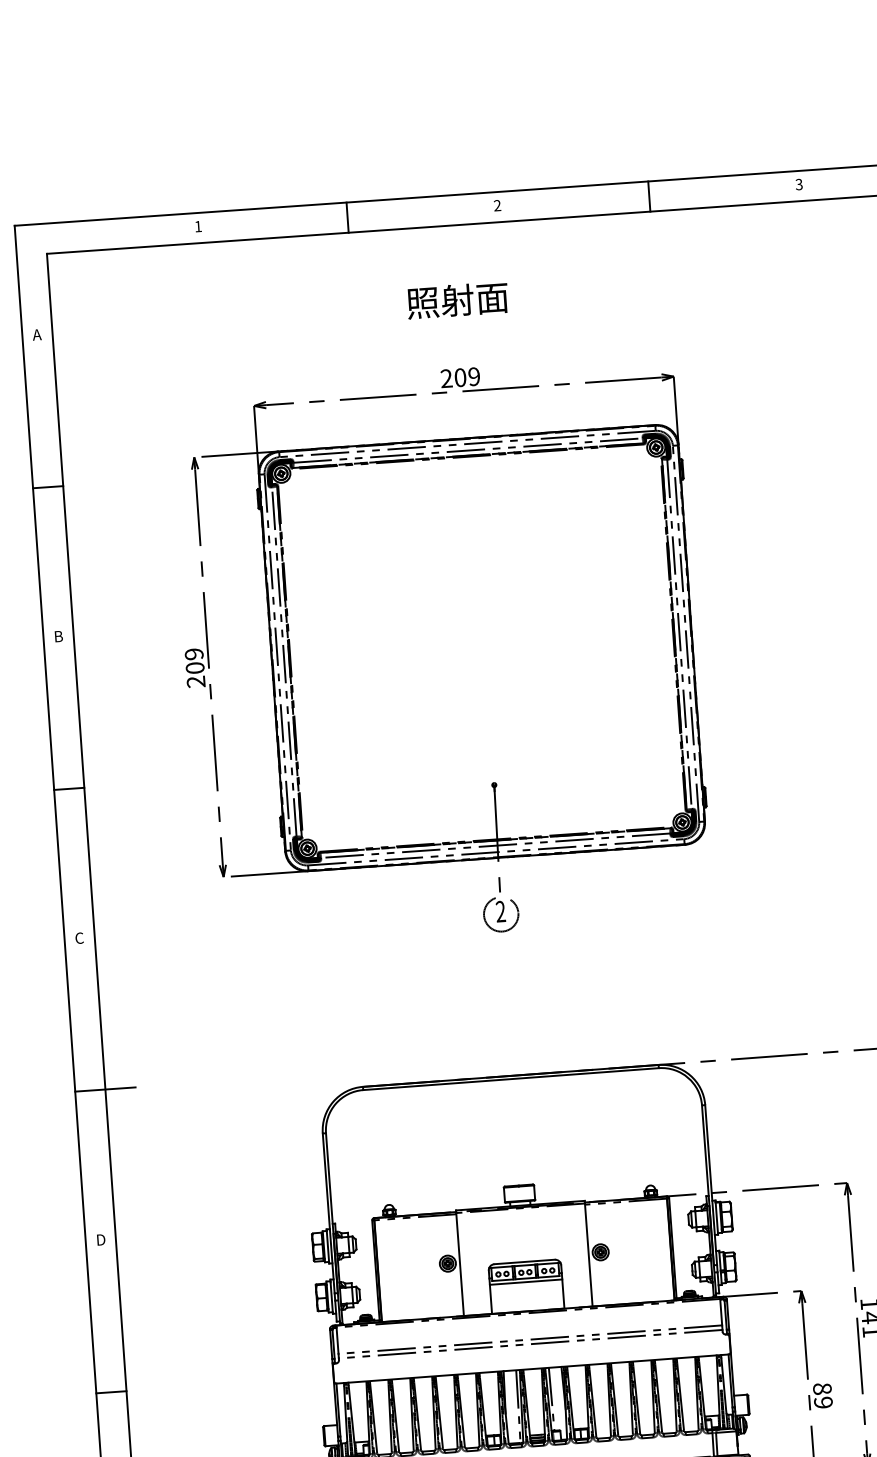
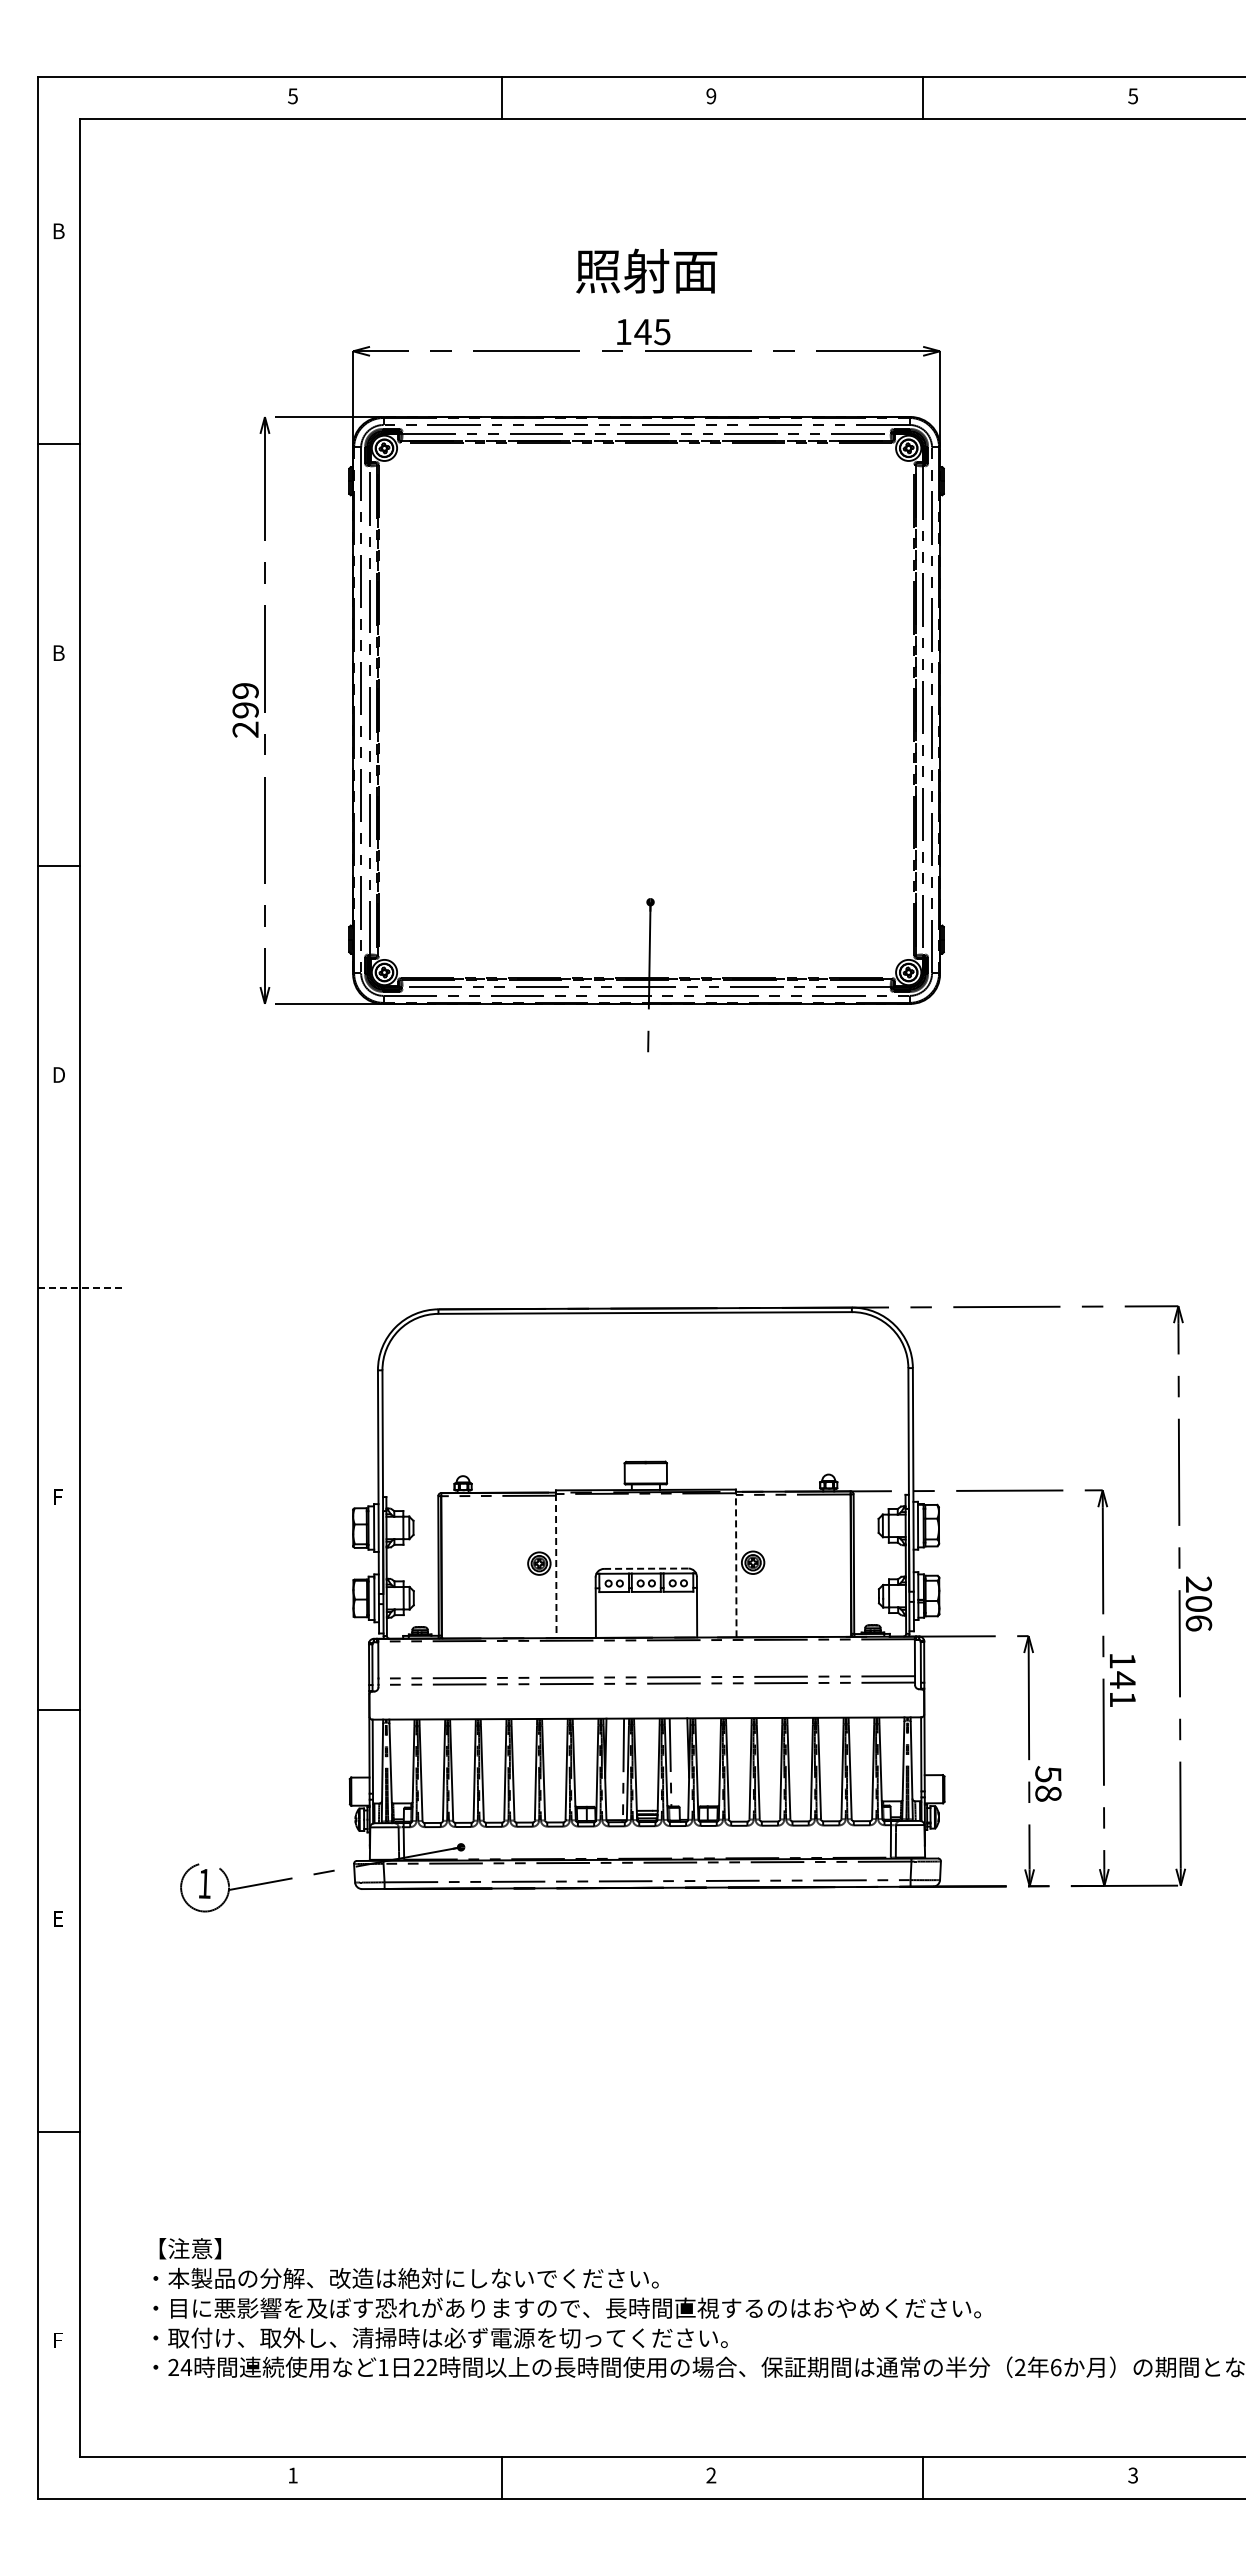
text: (798, 184) -> (1132, 95), 3 -> 5
text: (497, 205) -> (711, 96), 2 -> 9
text: (197, 226) -> (292, 96), 1 -> 5
text: (457, 299) -> (646, 270), moved
text: (37, 335) -> (58, 231), A -> B
text: (460, 377) -> (642, 331), 209 -> 145
text: (195, 668) -> (245, 710), 209 -> 299
part: (501, 914) -> (647, 1082), removed
text: (79, 937) -> (58, 1074), C -> D
line: (105, 1089) -> (80, 1288), solid -> dashed
text: (100, 1239) -> (58, 1496), D -> F
line: (588, 1254) -> (736, 1564), solid -> dashed
line: (524, 1261) -> (646, 1568), solid -> dashed
line: (460, 1264) -> (556, 1566), solid -> dashed
line: (526, 1281) -> (646, 1596), removed
text: (822, 1395) -> (1048, 1783), 89 -> 58

